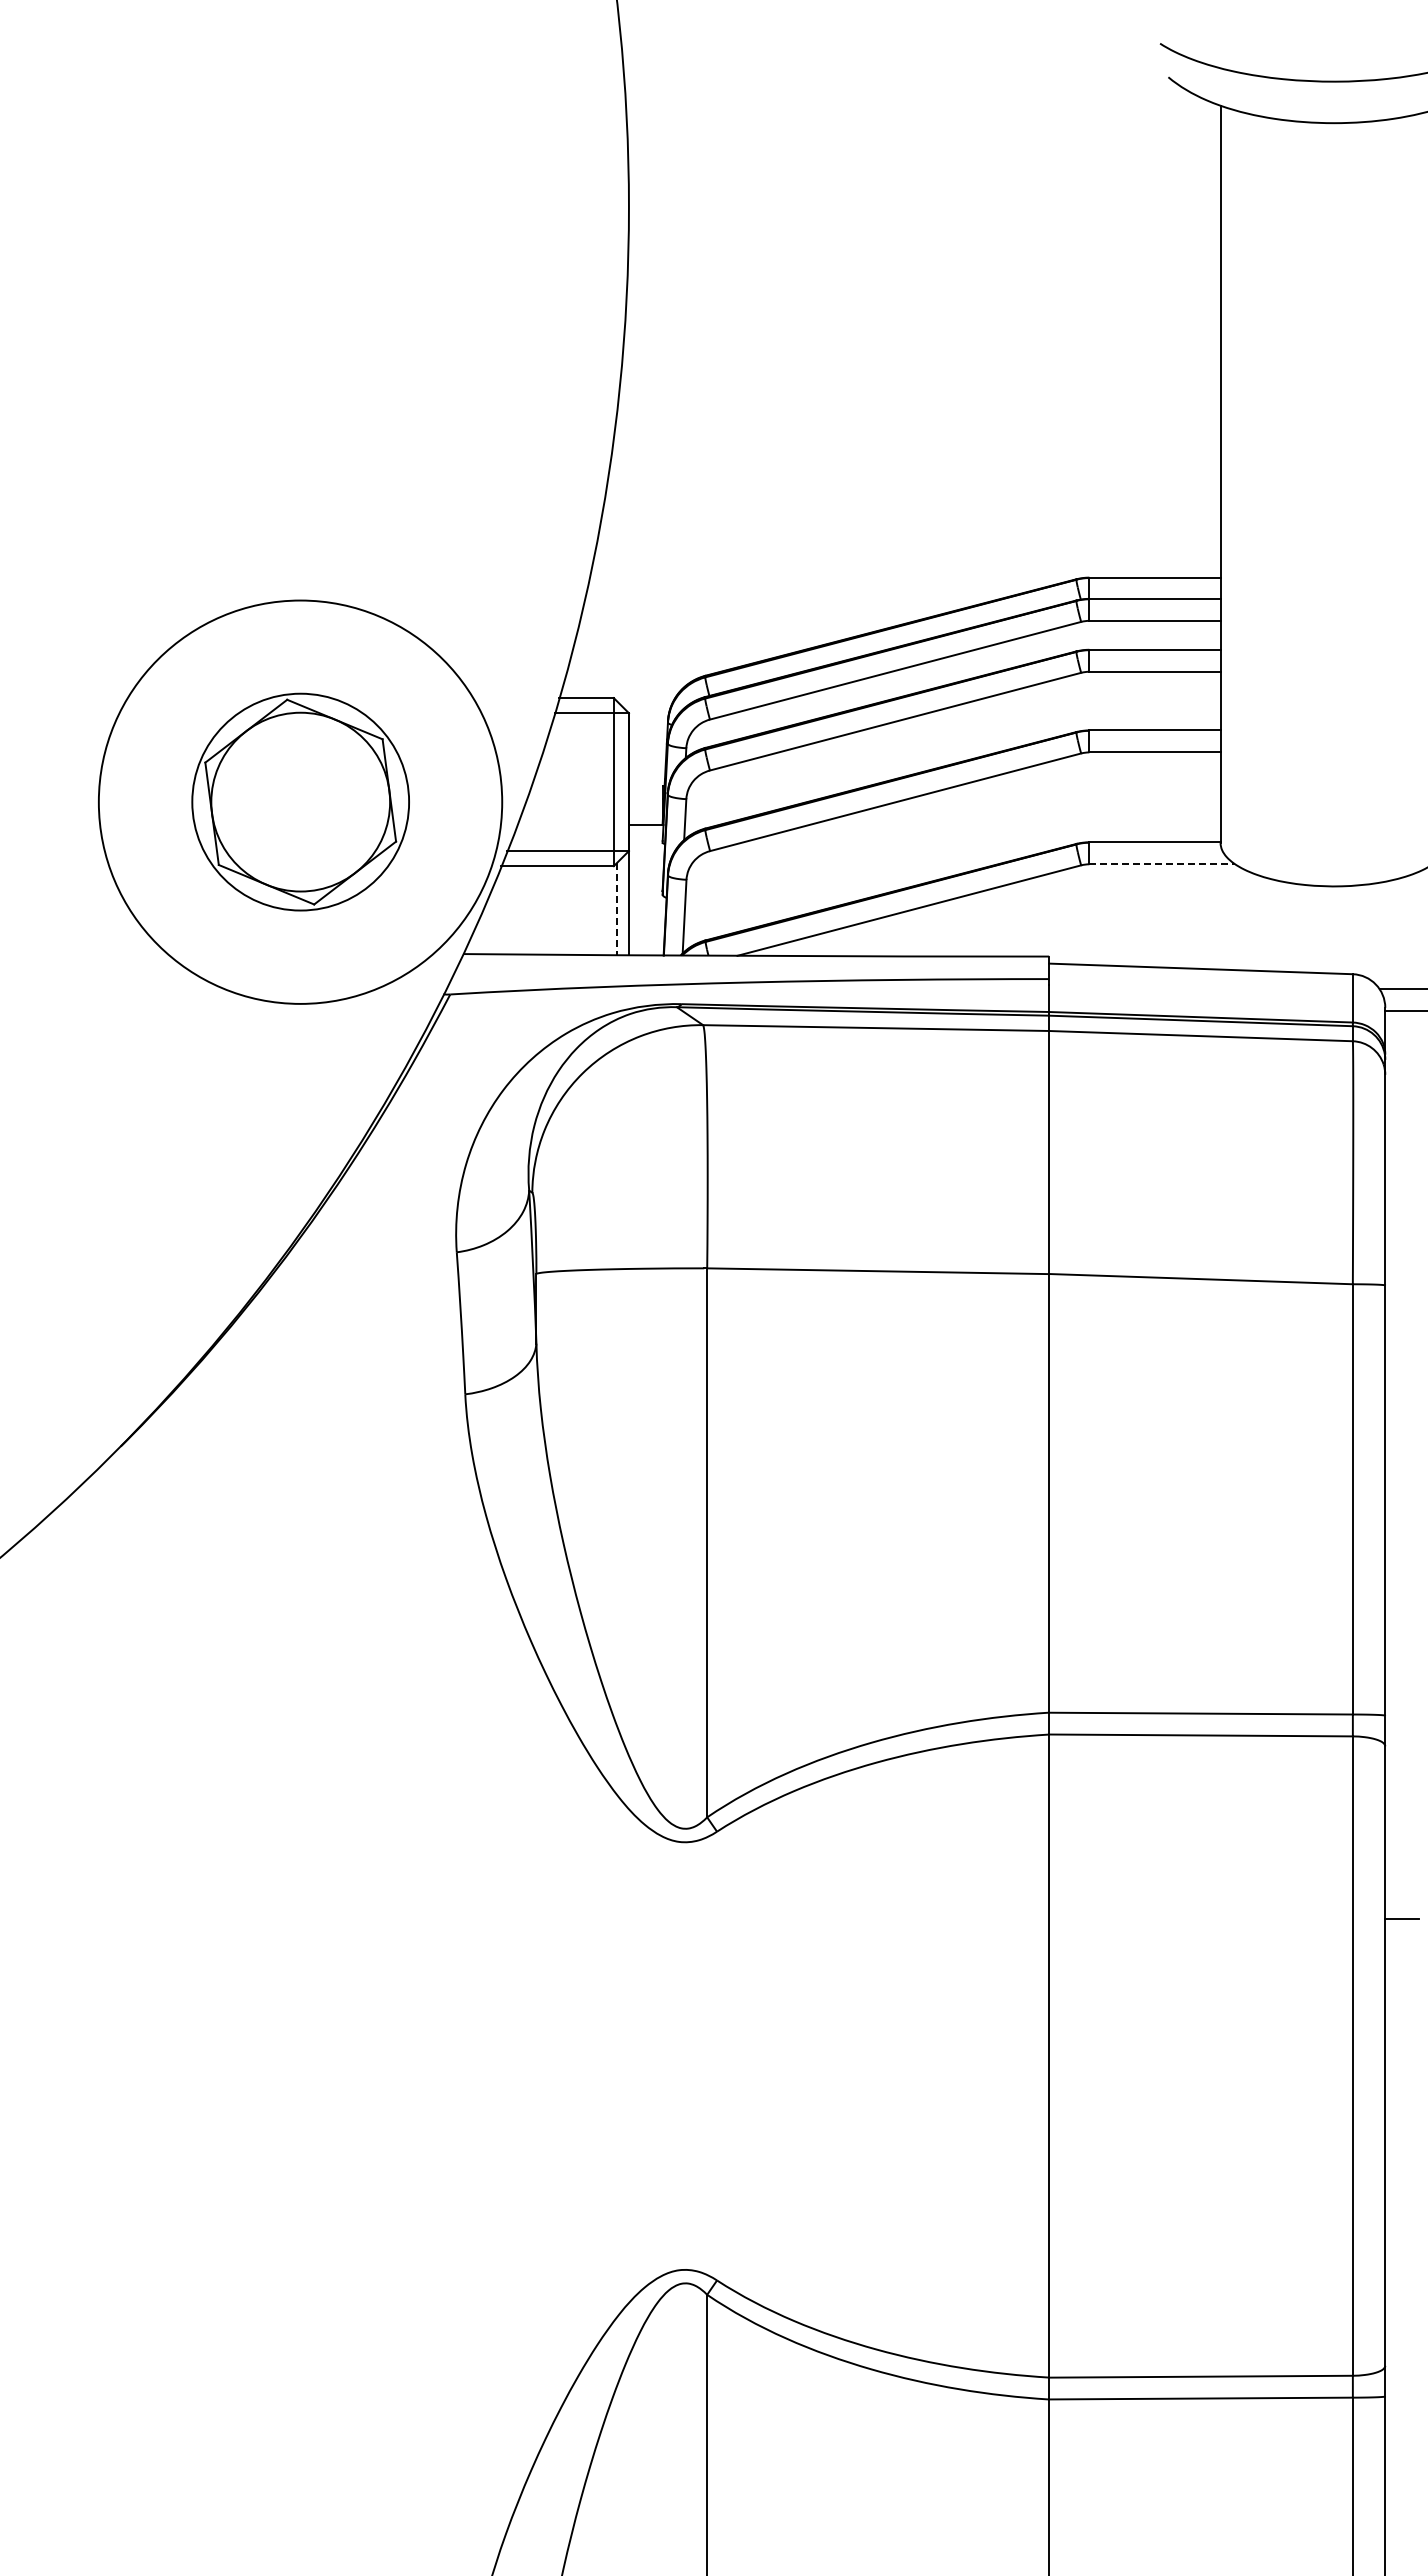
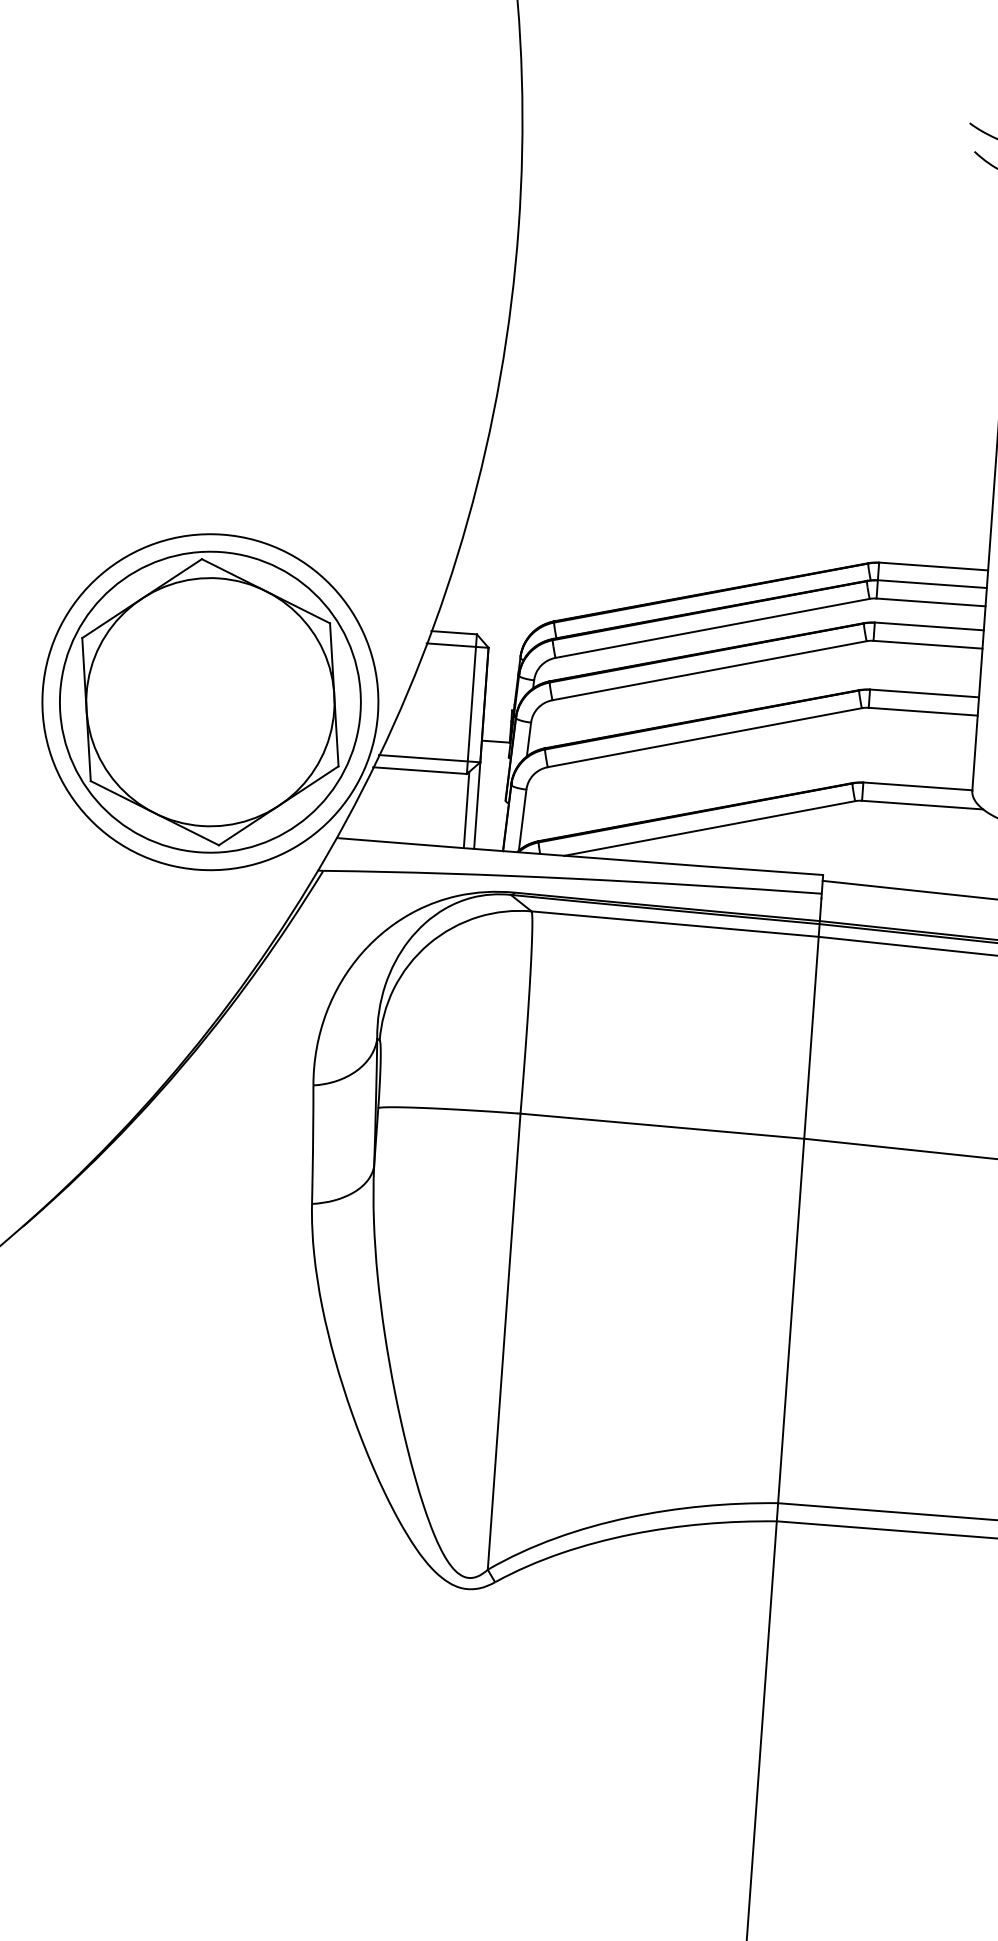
part: (300, 801) -> (210, 701), size x1.67
line: (1162, 864) -> (922, 805), dashed -> solid
line: (616, 909) -> (466, 810), dashed -> solid

